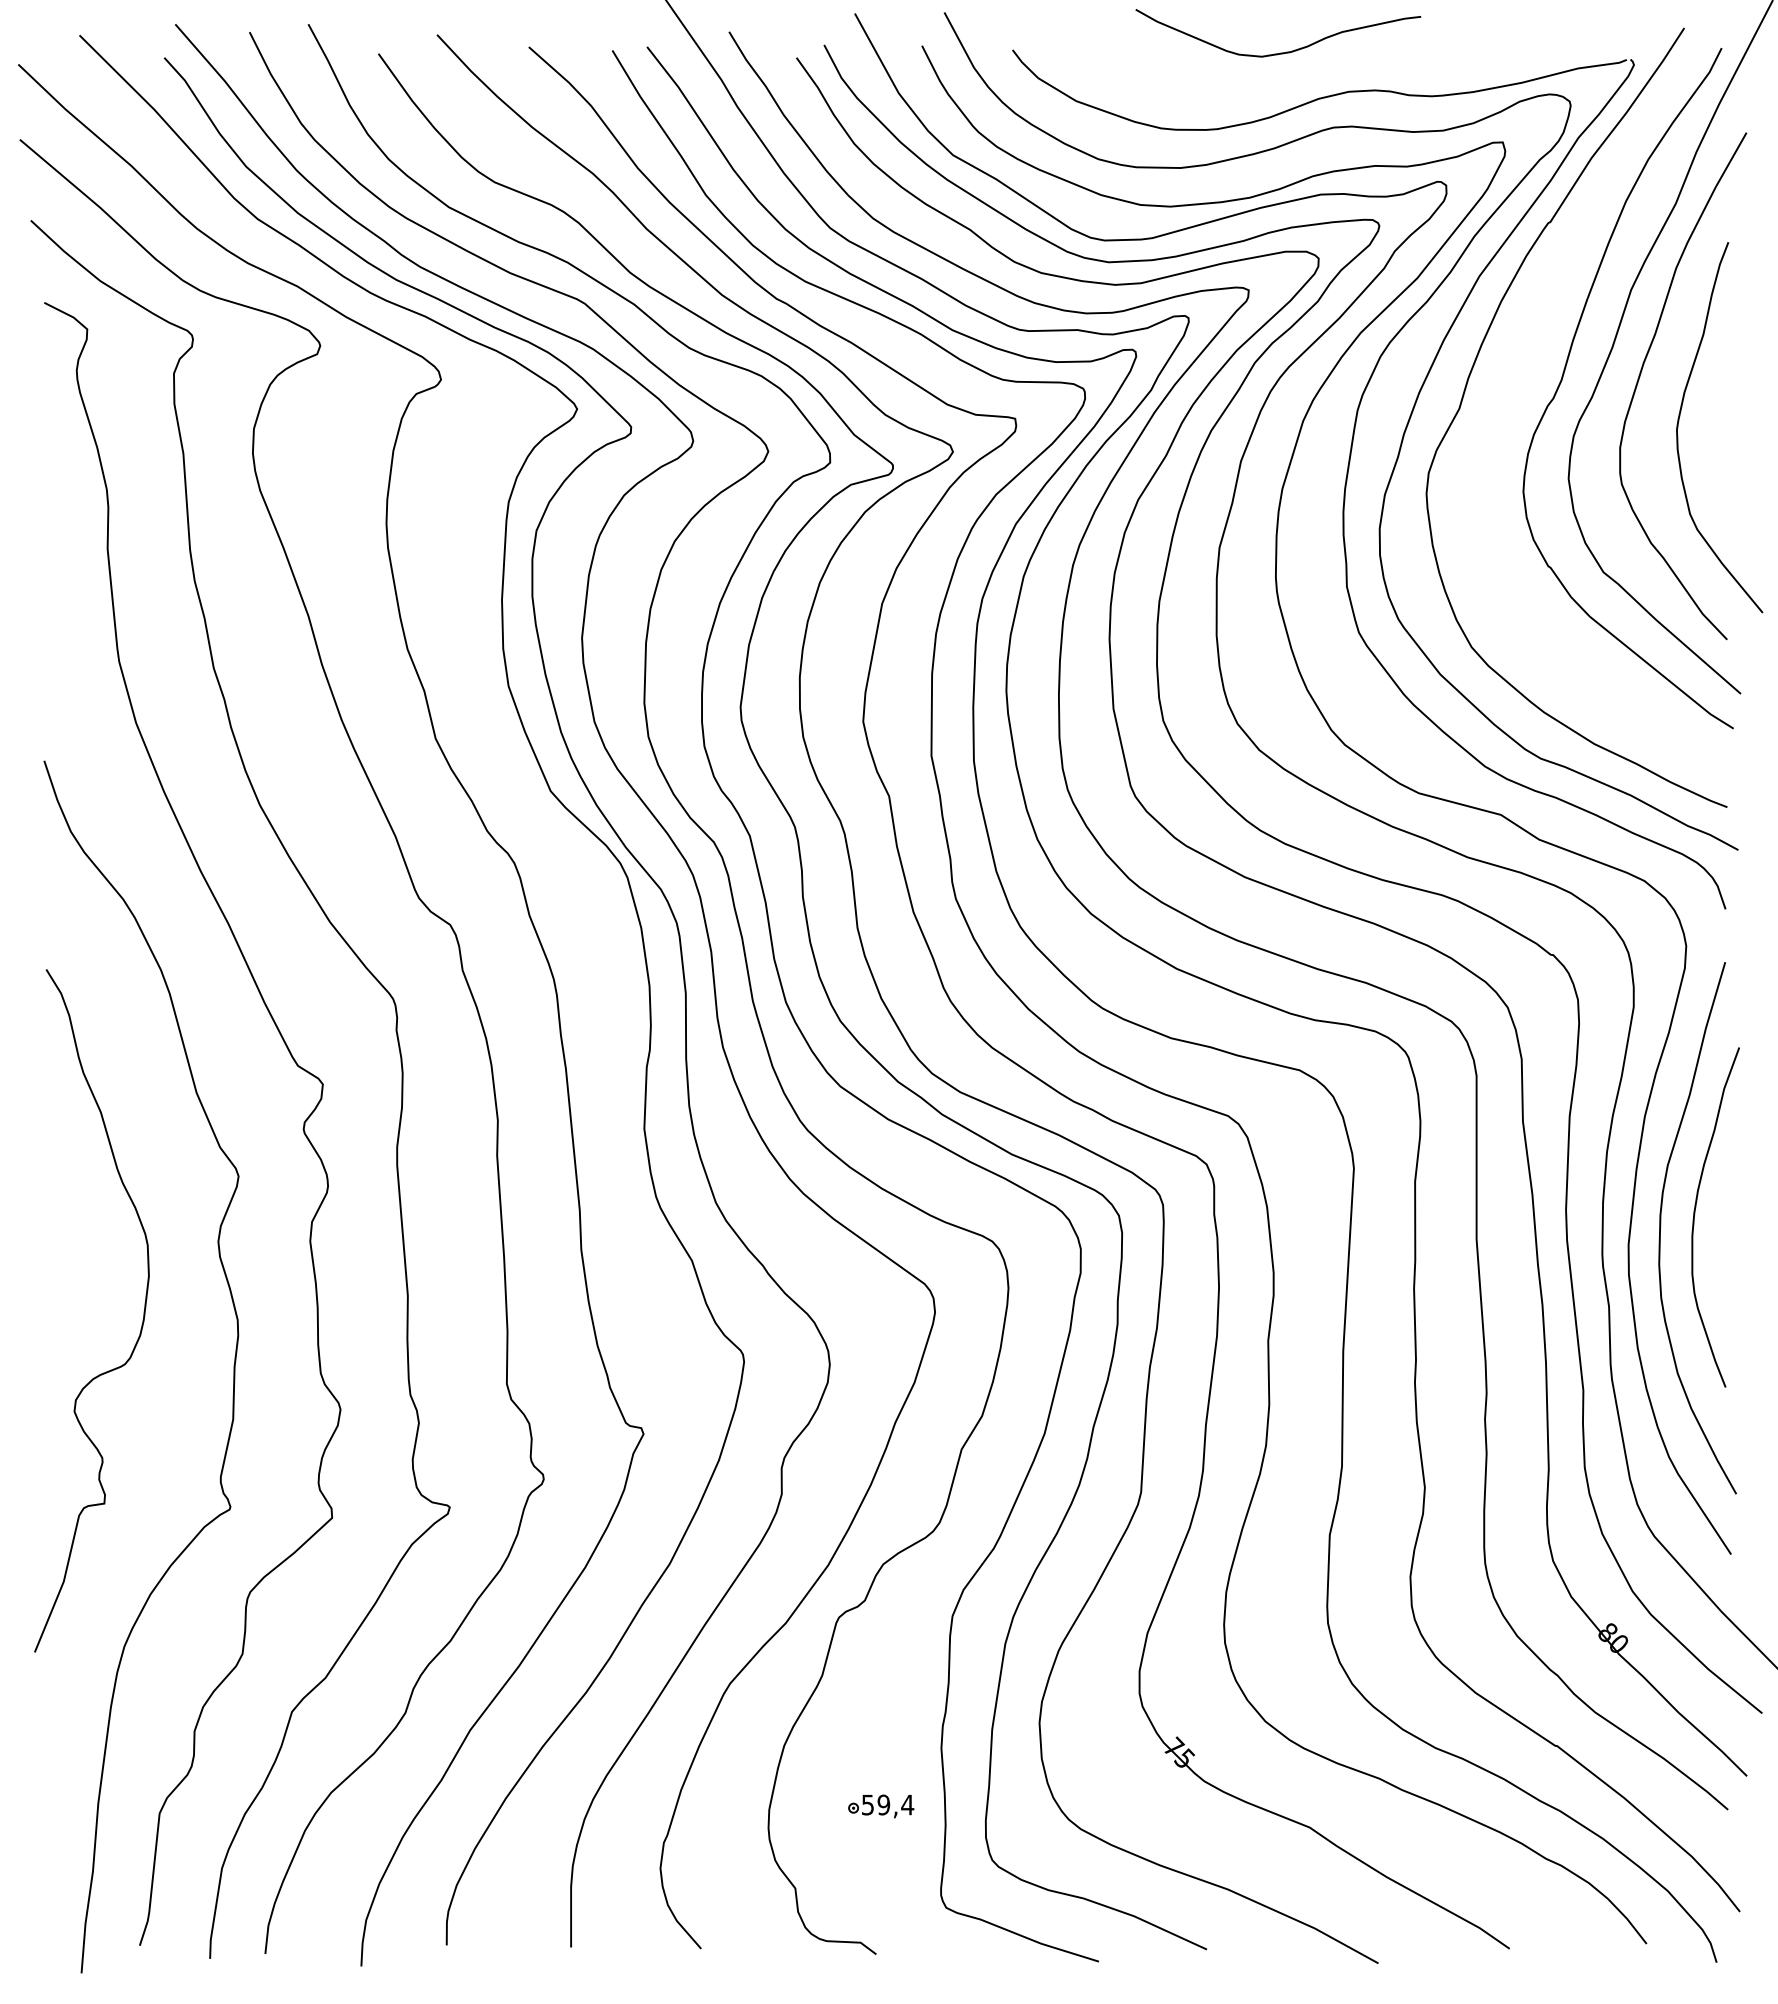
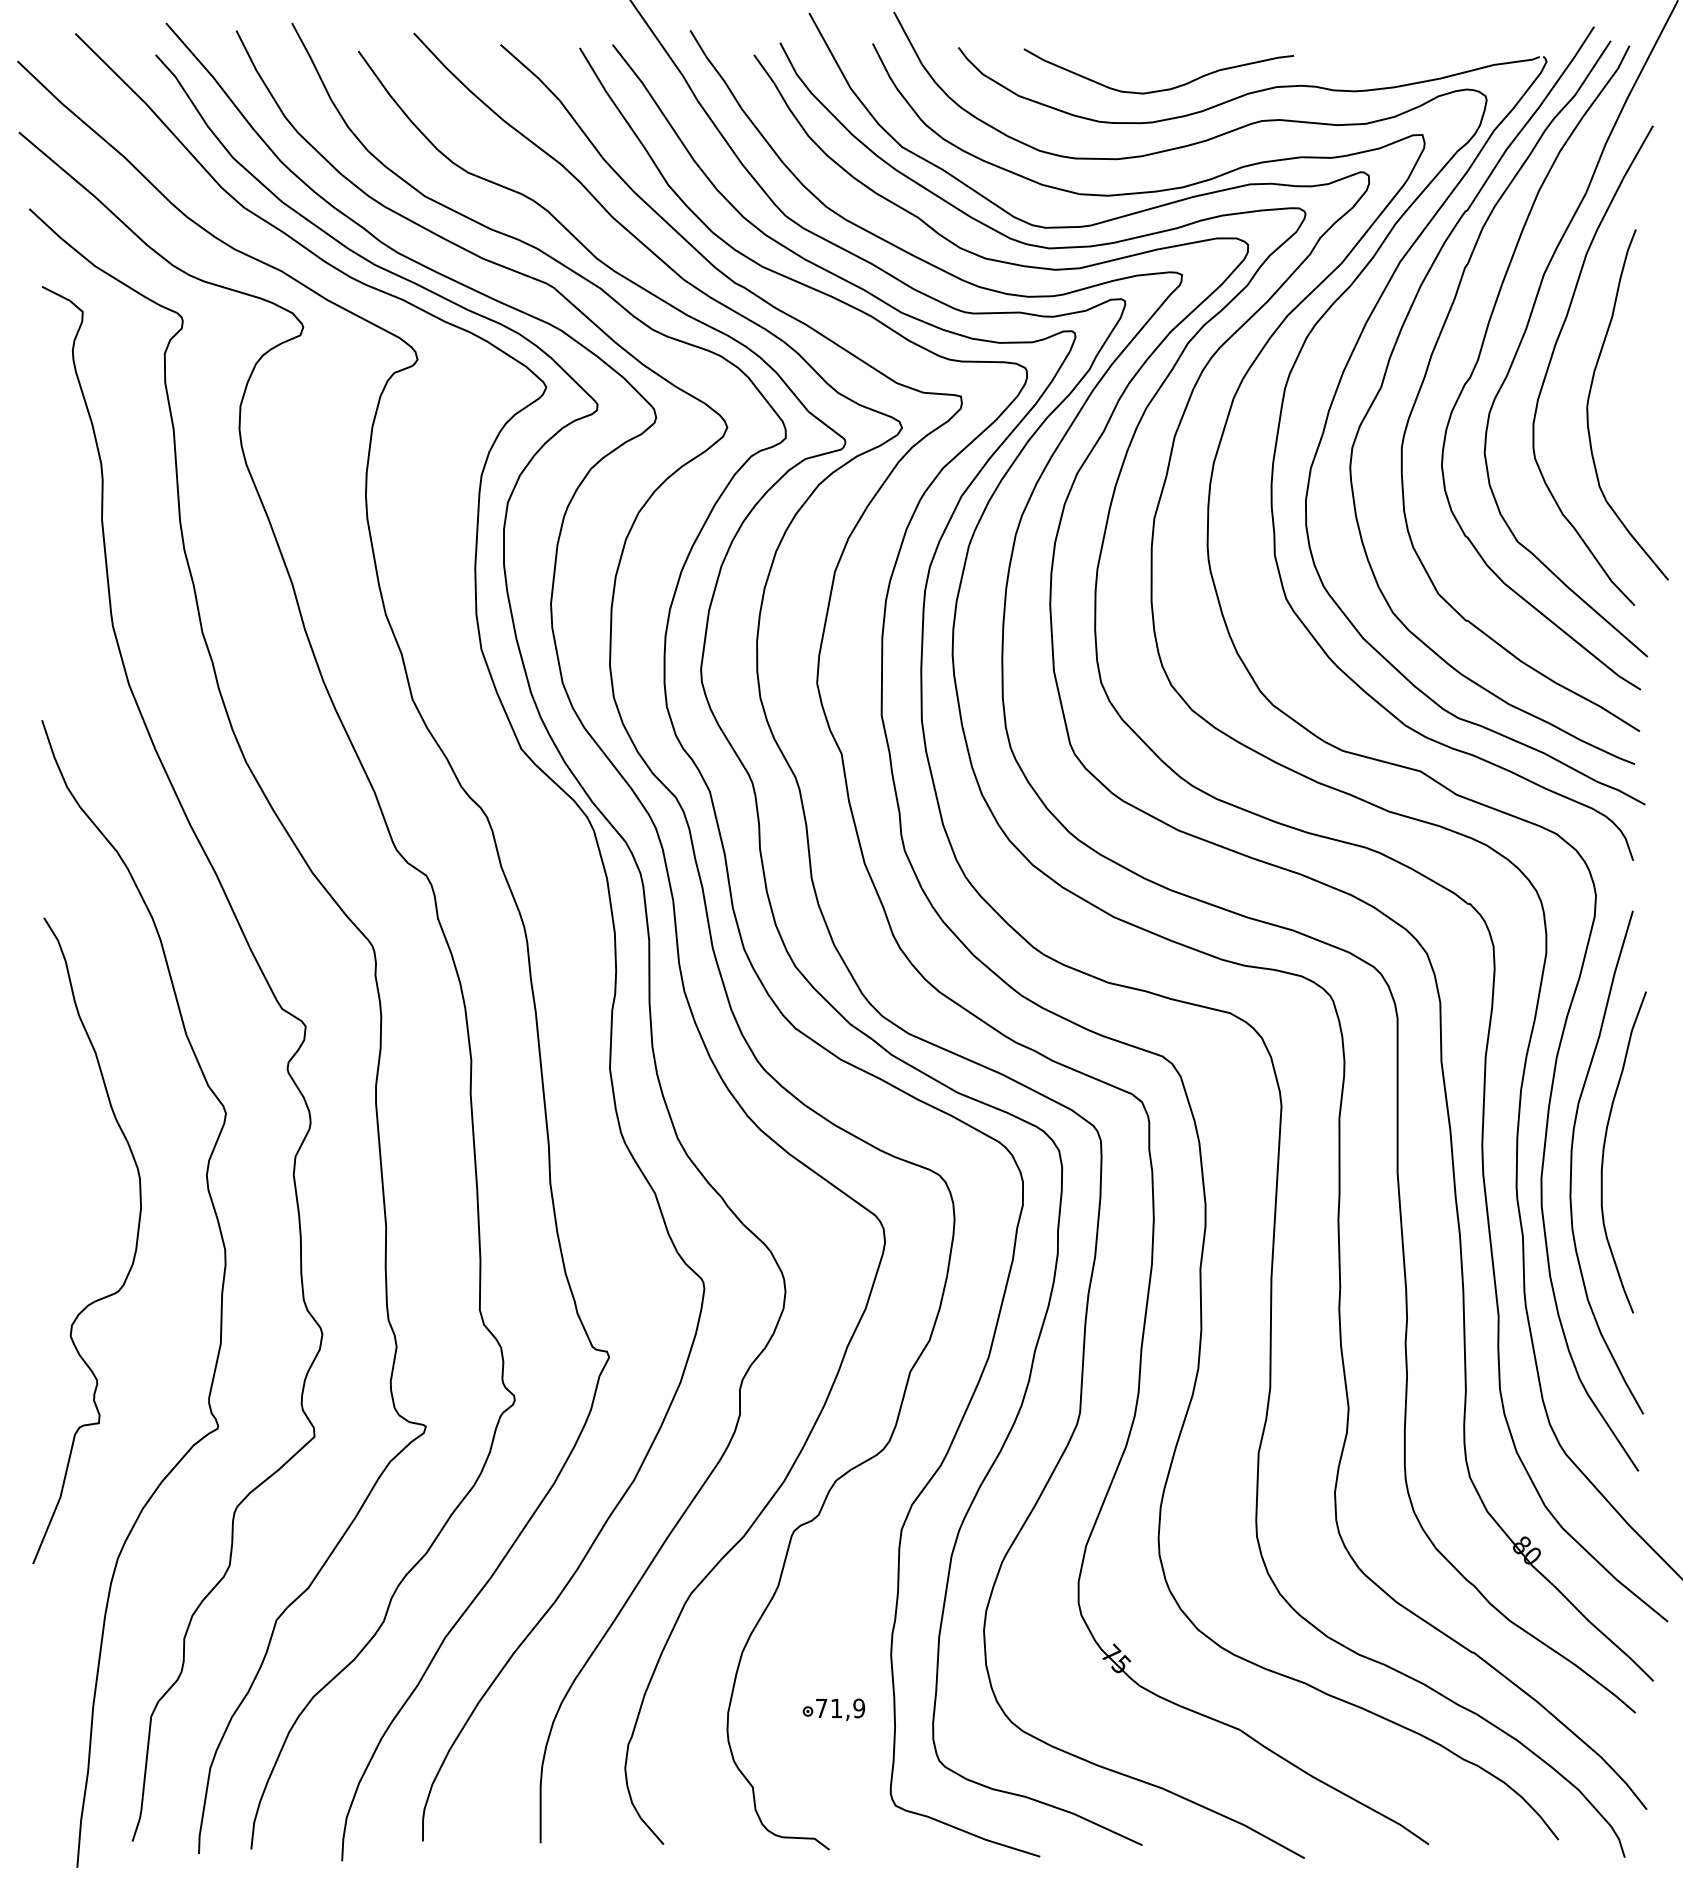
curve: (1280, 52) -> (1160, 89), moved
curve: (1514, 373) -> (1433, 353), added
text: (888, 1804) -> (841, 1707), 59,4 -> 71,9

